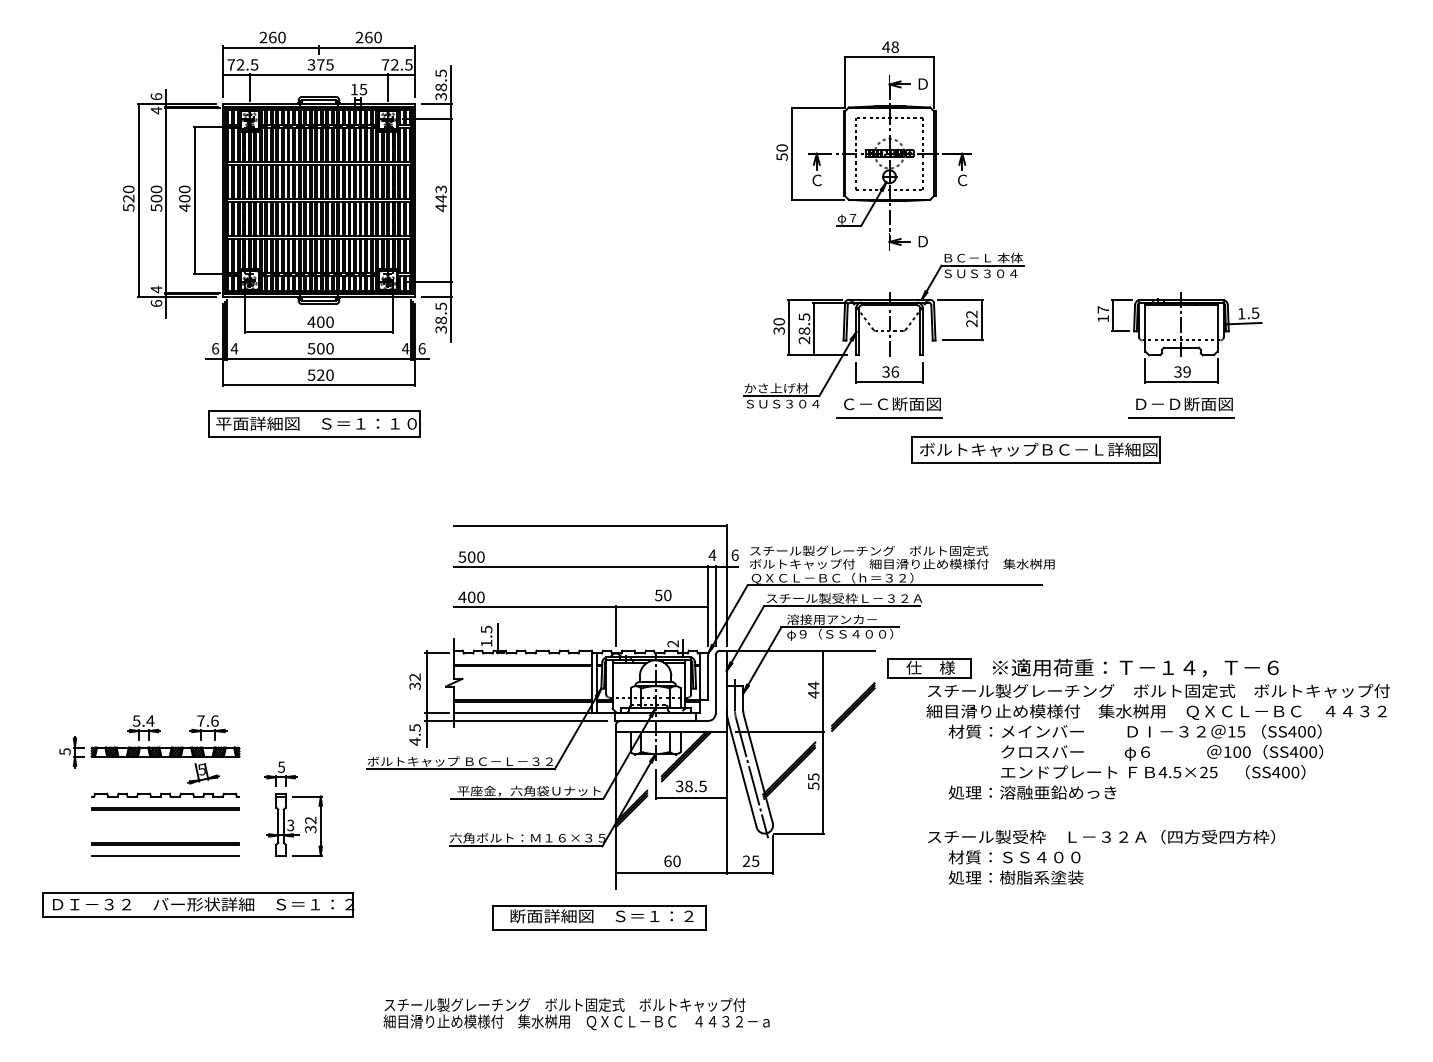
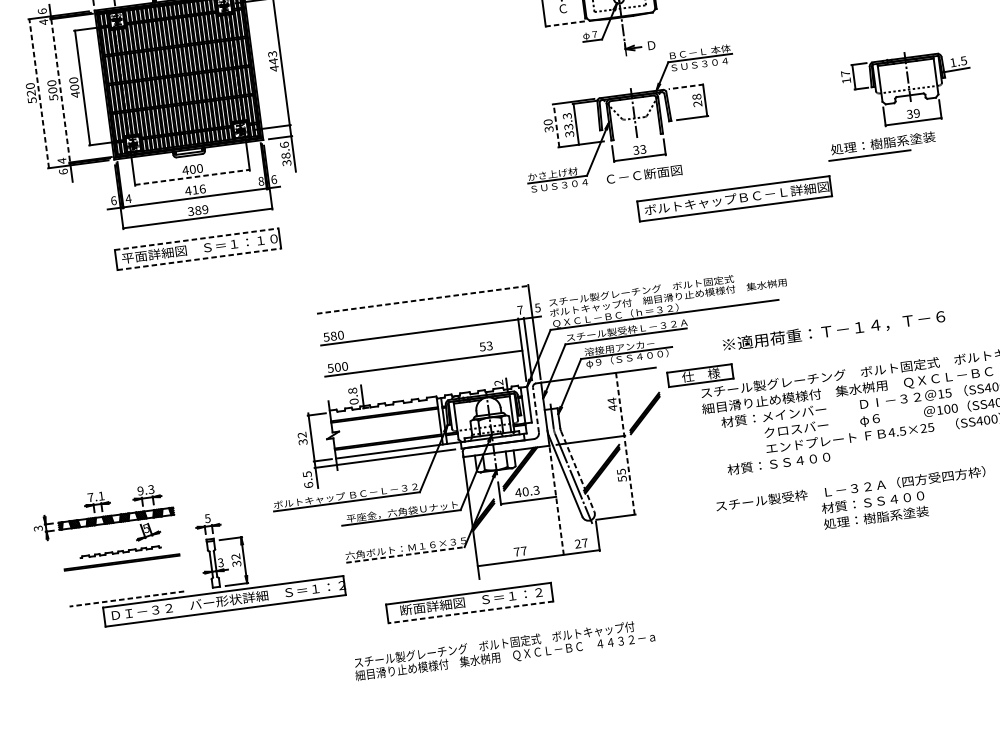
line: (818, 199) -> (566, 23), solid -> dashed
line: (138, 200) -> (39, 93), solid -> dashed
line: (166, 201) -> (60, 91), solid -> dashed
line: (960, 299) -> (686, 86), solid -> dashed
text: (440, 306) -> (284, 145), 38.5 -> 38.6
text: (971, 314) -> (696, 97), 22 -> 28
line: (789, 327) -> (556, 125), solid -> dashed
text: (804, 328) -> (568, 124), 28.5 -> 33.3
line: (318, 332) -> (192, 177), solid -> dashed
part: (1179, 337) -> (907, 87), moved
text: (320, 348) -> (195, 189), 500 -> 416
text: (405, 348) -> (261, 181), 4 -> 8
text: (895, 371) -> (643, 149), 36 -> 33
text: (320, 374) -> (197, 210), 520 -> 389
text: (1200, 404) -> (883, 143), Ｄ－Ｄ断面図 -> 処理：樹脂系塗装
line: (314, 411) -> (197, 239), solid -> dashed
line: (889, 417) -> (643, 185), removed
line: (314, 437) -> (199, 259), solid -> dashed
part: (1035, 449) -> (734, 198), moved
line: (590, 525) -> (422, 299), solid -> dashed
text: (712, 554) -> (520, 309), 4 -> 7
text: (734, 555) -> (537, 308), 6 -> 5
text: (471, 556) -> (333, 335), 500 -> 580
text: (667, 595) -> (489, 345), 50 -> 53
text: (462, 597) -> (330, 368), 400 -> 500
line: (615, 625) -> (452, 374), removed
text: (486, 636) -> (353, 396), 1.5 -> 0.8
text: (1135, 667) -> (833, 330), moved
line: (715, 683) -> (535, 409), solid -> dashed
text: (143, 720) -> (95, 496), 5.4 -> 7.1
text: (207, 720) -> (145, 489), 7.6 -> 9.3
text: (414, 741) -> (308, 485), 4.5 -> 6.5
line: (823, 741) -> (625, 443), solid -> dashed
text: (63, 751) -> (37, 528), 5 -> 3
line: (758, 769) -> (577, 471), solid -> dashed
text: (690, 786) -> (526, 491), 38.5 -> 40.3
text: (1032, 792) -> (792, 461), 処理：溶融亜鉛めっき -> 材質：ＳＳ４００
part: (165, 794) -> (120, 551), size x0.7
line: (726, 803) -> (556, 501), solid -> dashed
line: (165, 843) -> (125, 589), removed
line: (526, 846) -> (405, 555), solid -> dashed
line: (165, 855) -> (126, 598), solid -> dashed
text: (672, 861) -> (520, 551), 60 -> 77
text: (755, 861) -> (584, 543), 25 -> 27
text: (1015, 867) -> (874, 509), moved
part: (198, 904) -> (224, 600), moved
line: (598, 930) -> (470, 612), solid -> dashed
text: (576, 1014) -> (504, 650), moved

